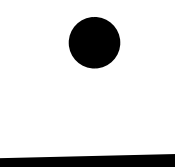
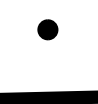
part: (93, 42) -> (47, 29), size x0.7

